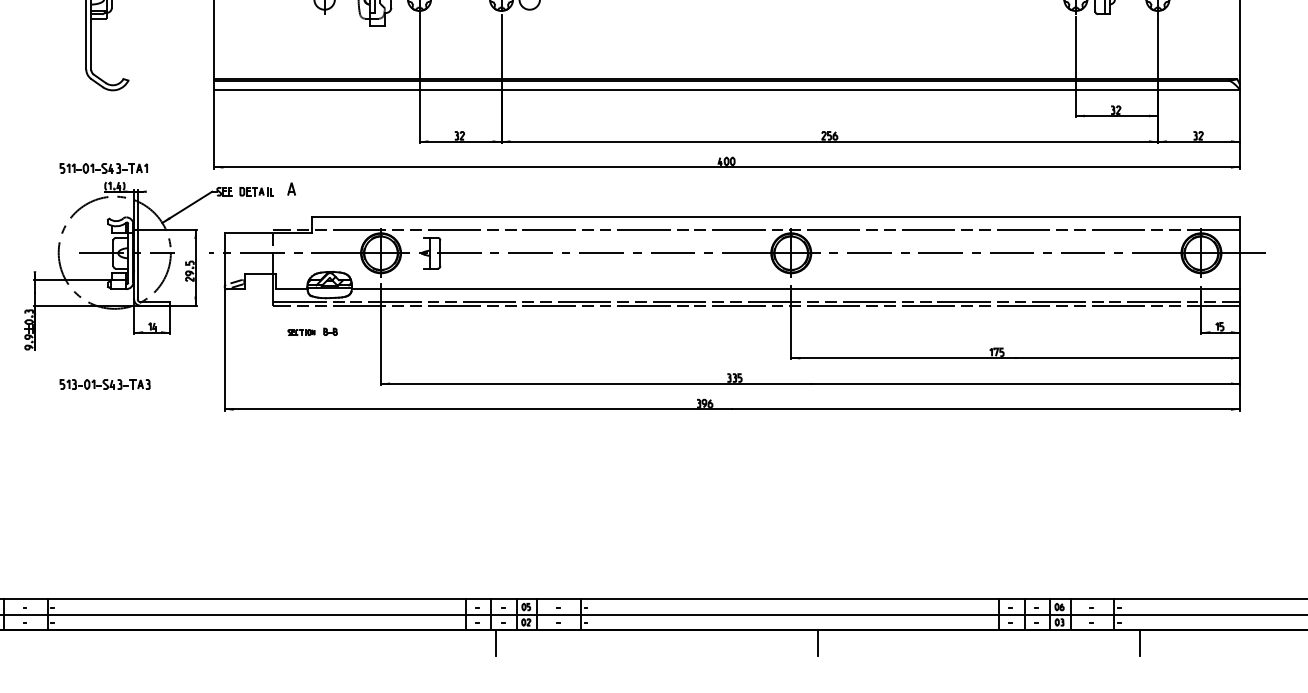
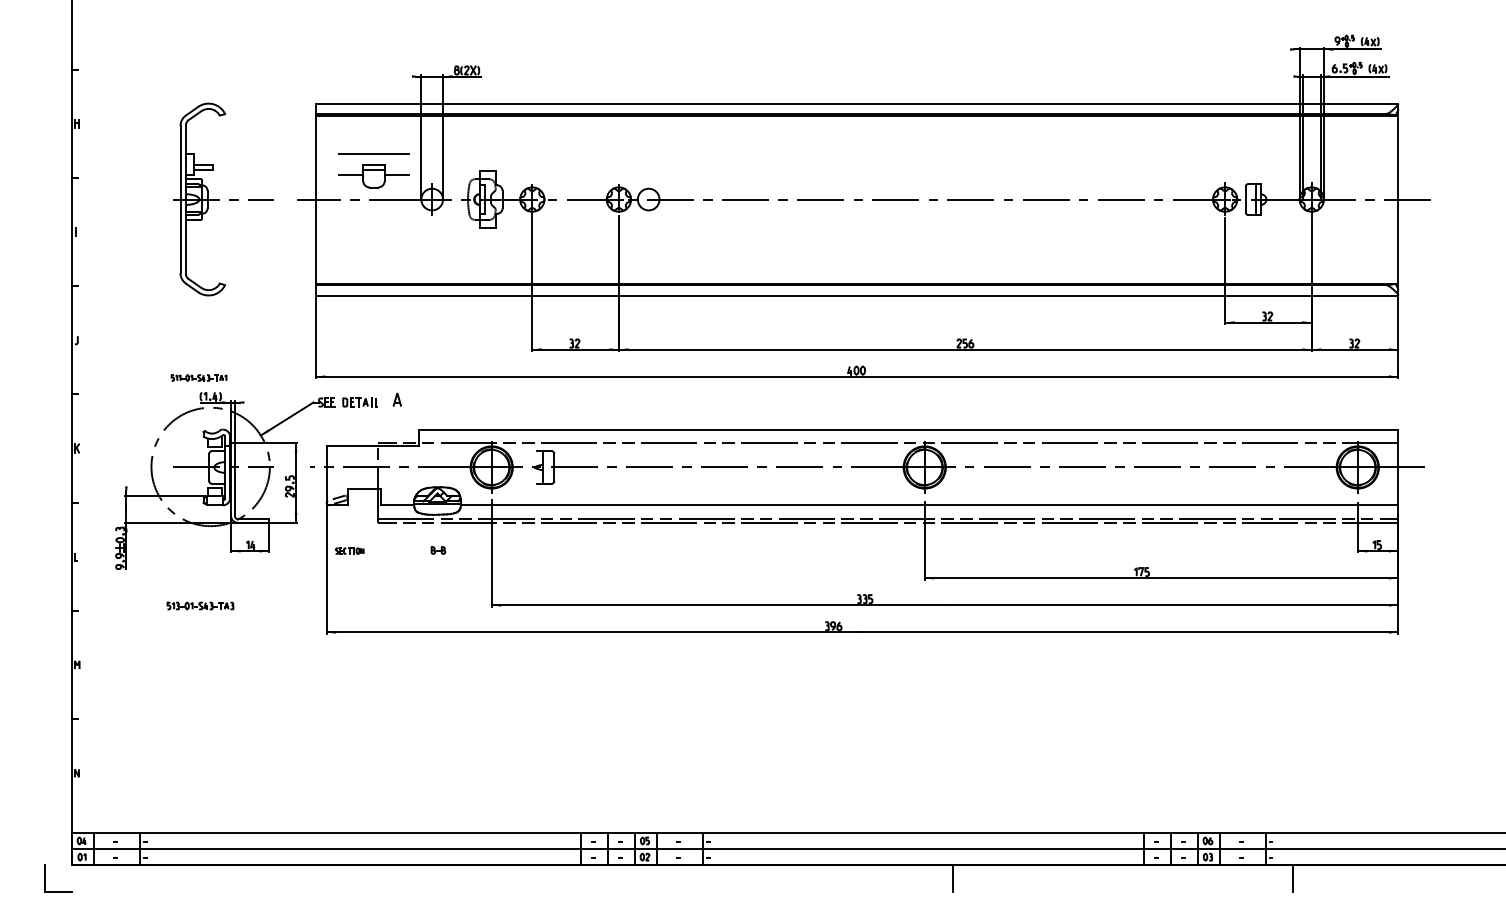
part: (103, 168) -> (198, 377), size x0.6
part: (301, 331) -> (349, 550), moved
part: (105, 384) -> (200, 605), size x0.7
line: (496, 642) -> (613, 878), removed

